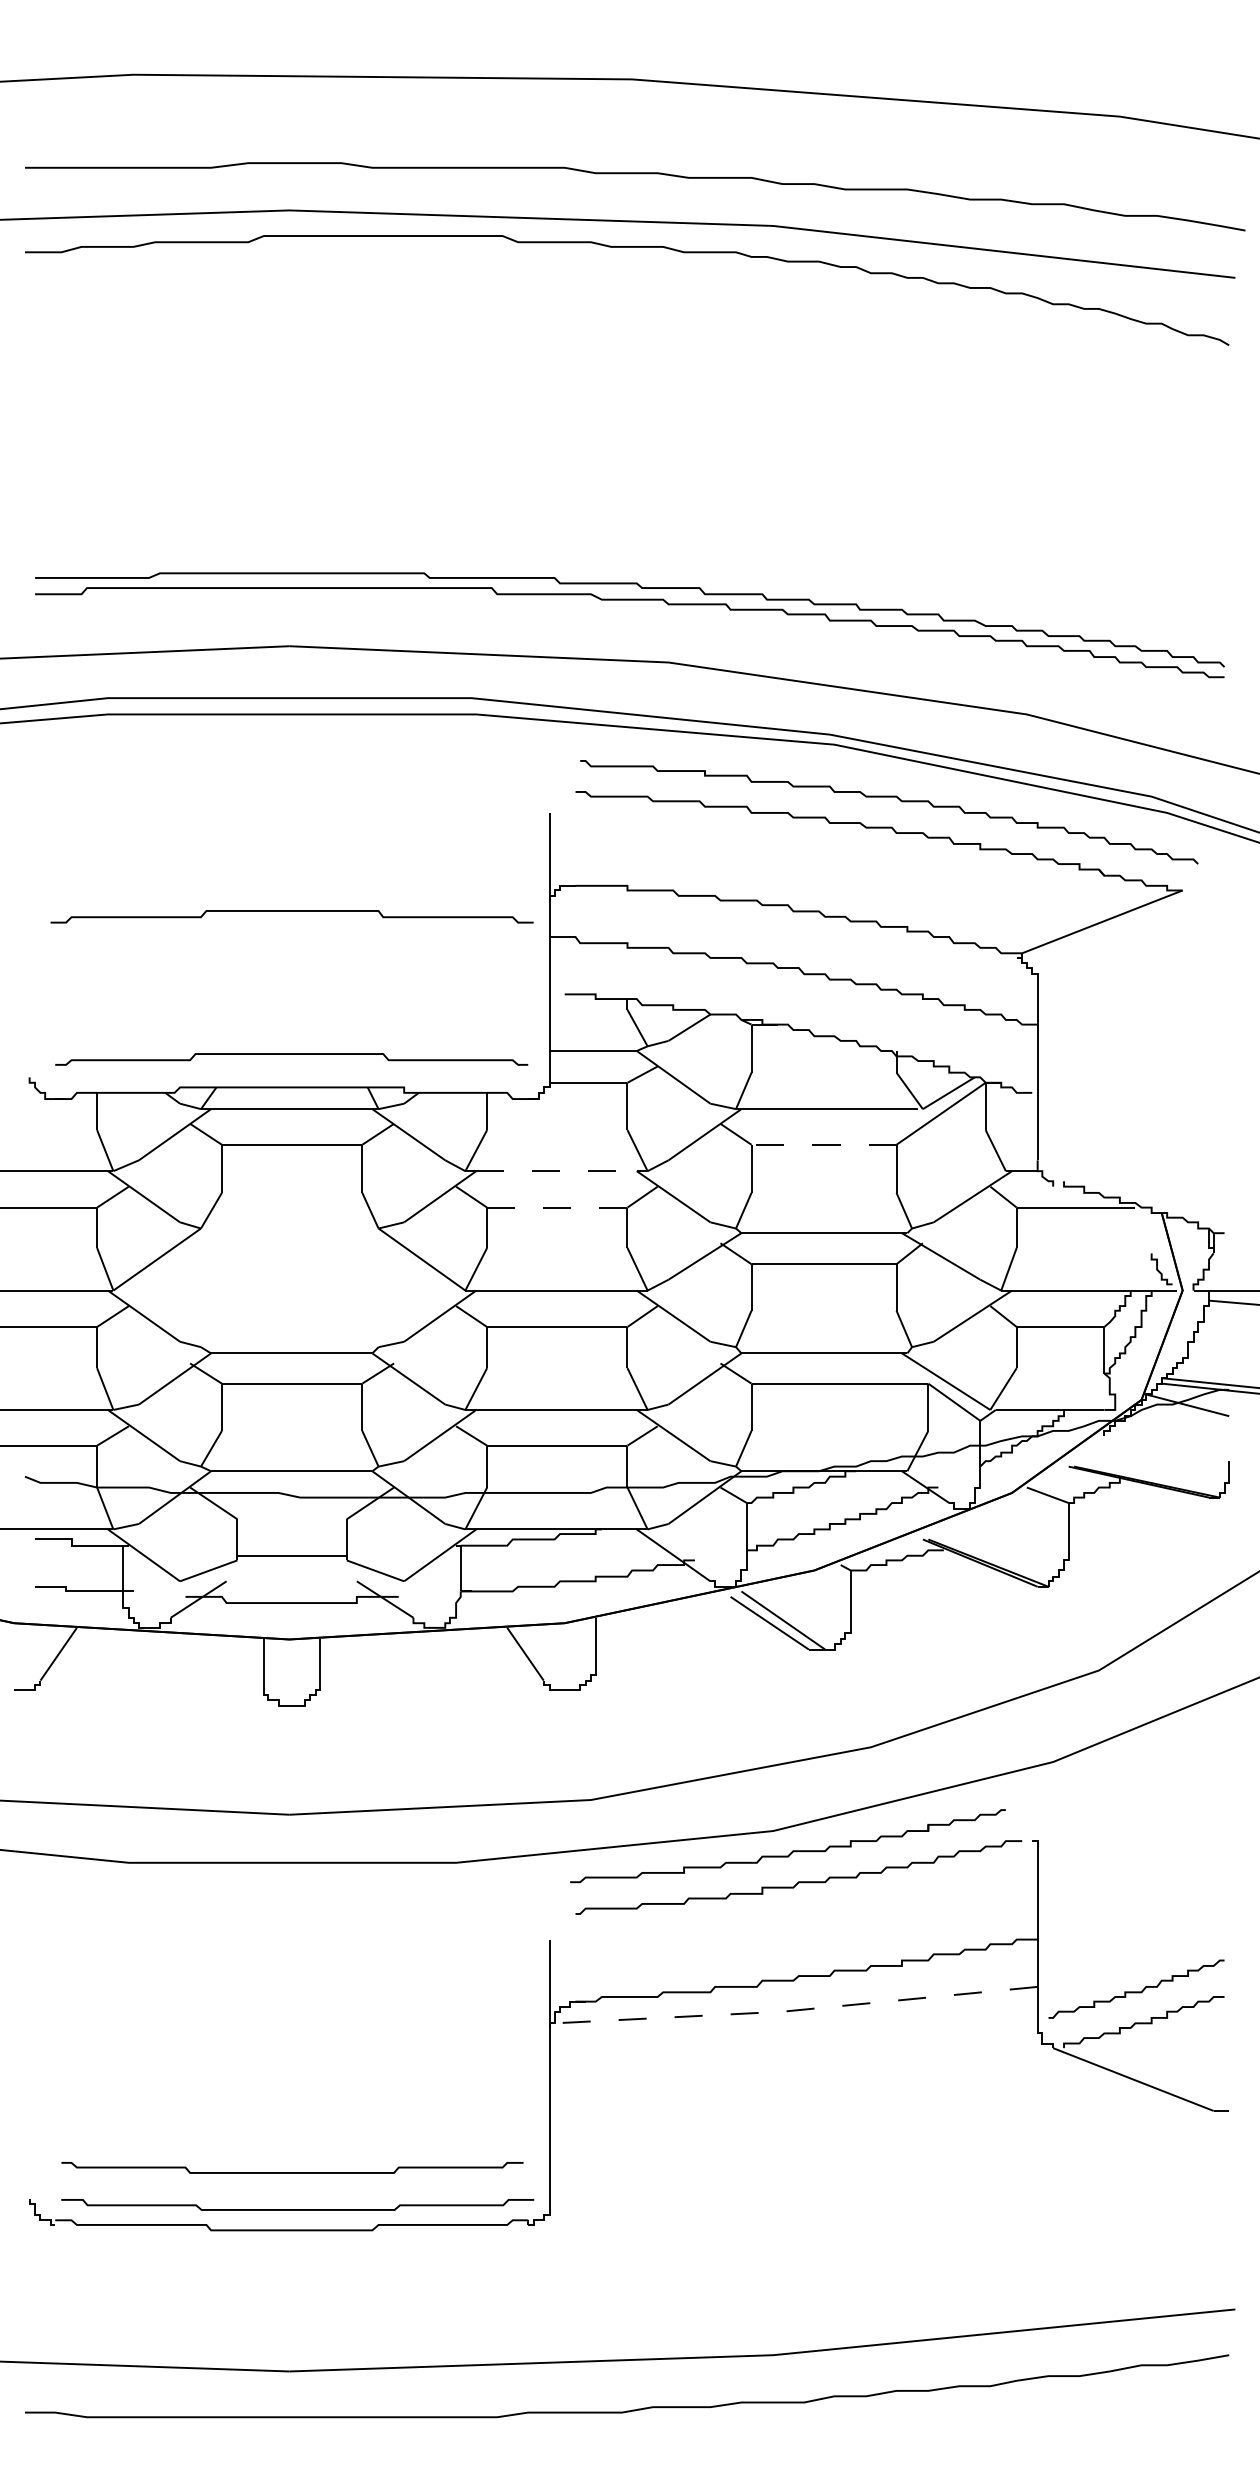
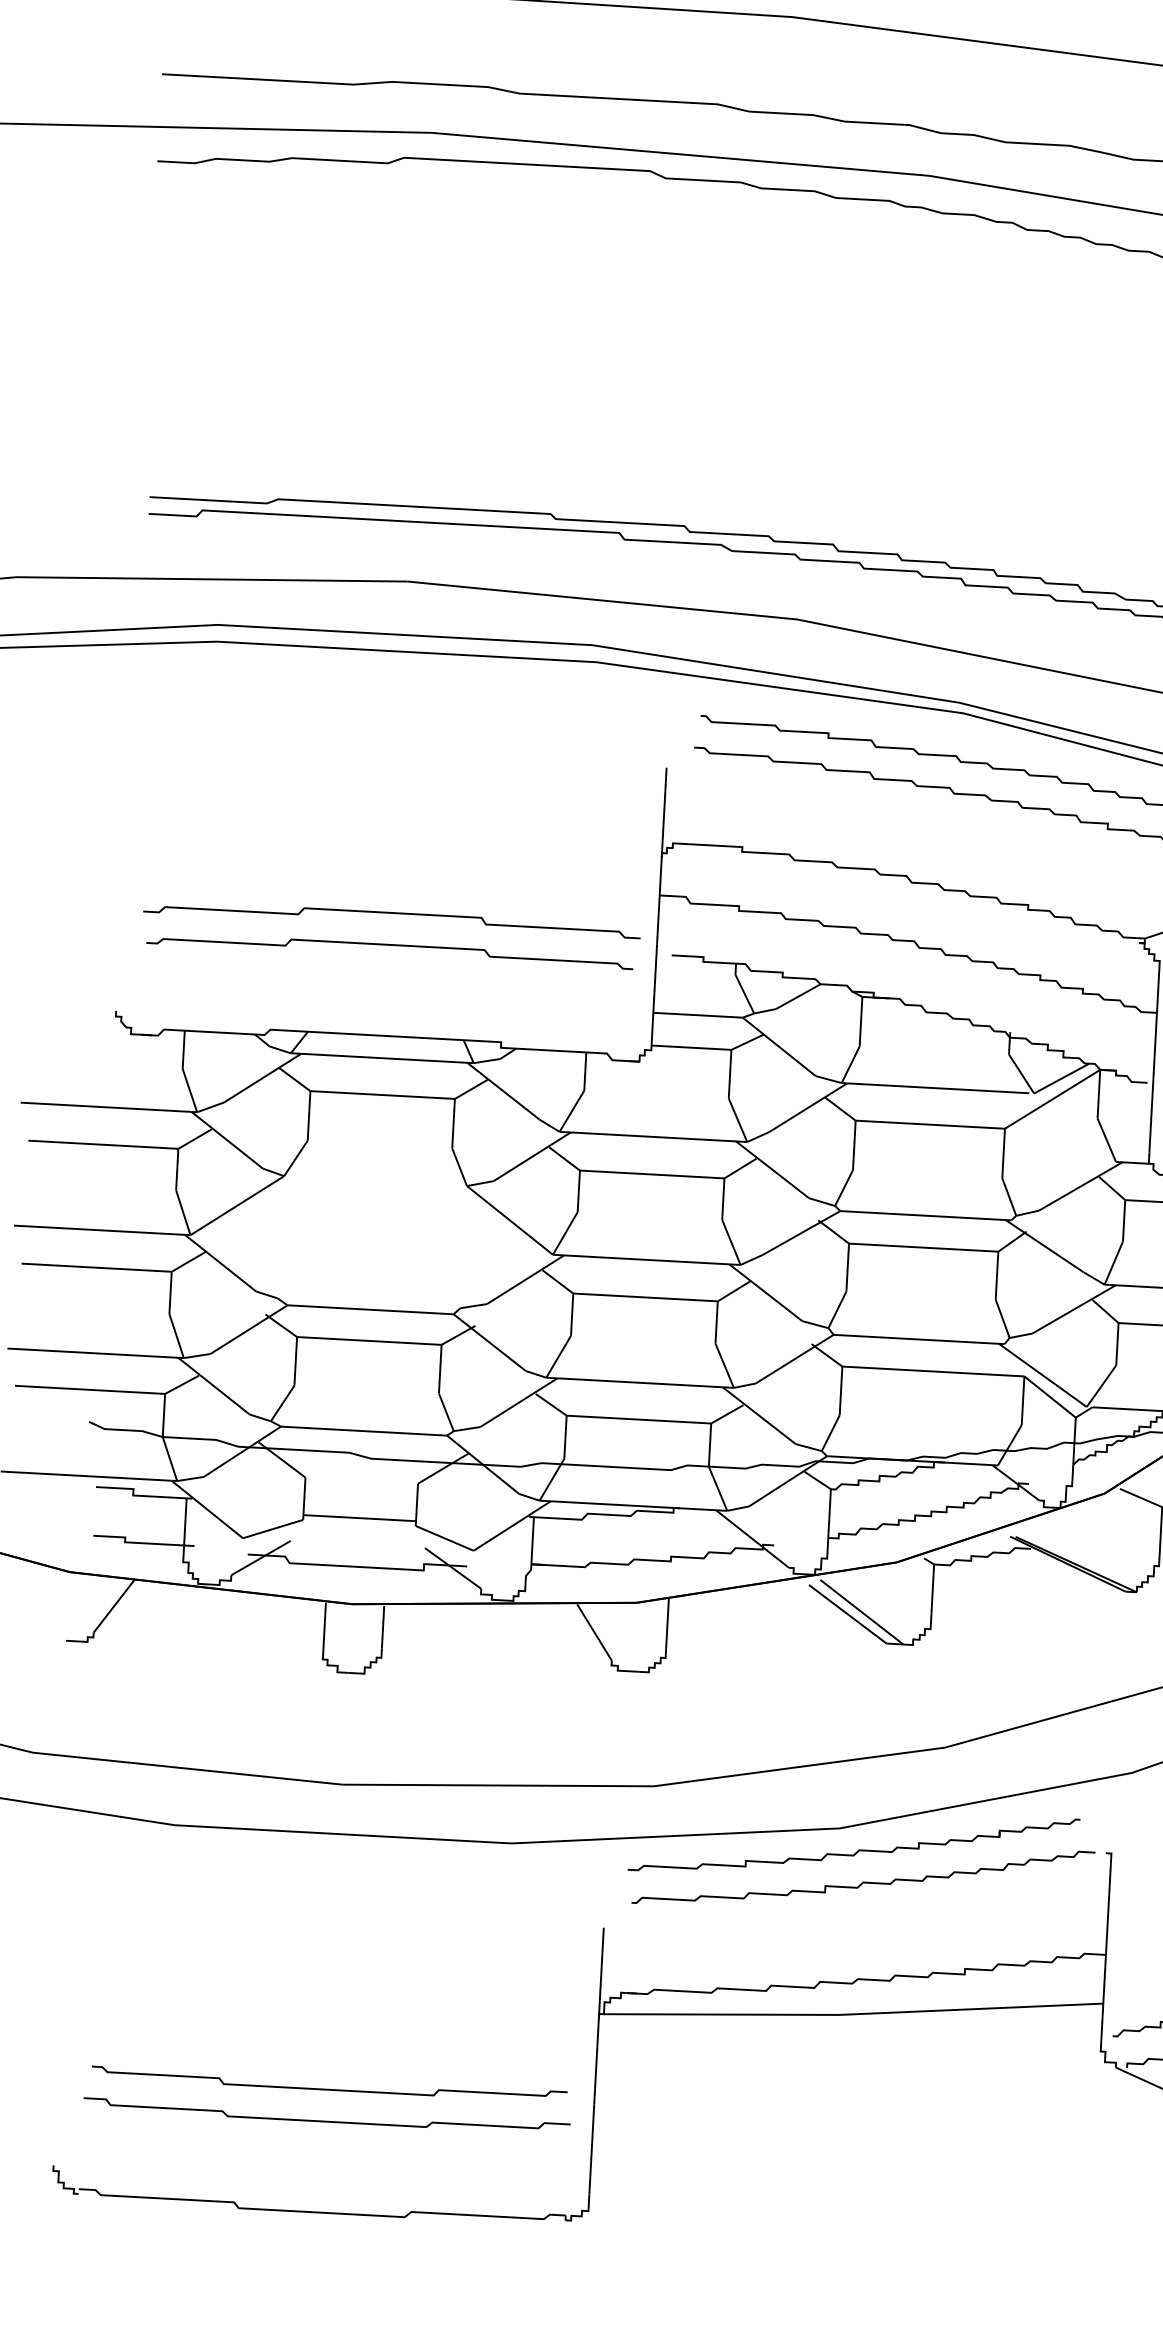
curve: (291, 911) -> (391, 913), moved
curve: (291, 1054) -> (390, 945), moved
line: (824, 1144) -> (930, 1124), dashed -> solid
line: (557, 1171) -> (654, 1137), dashed -> solid
line: (556, 1207) -> (651, 1174), dashed -> solid
line: (795, 2010) -> (852, 2014), dashed -> solid
curve: (292, 2172) -> (329, 2089), moved
curve: (297, 2209) -> (326, 2121), moved

